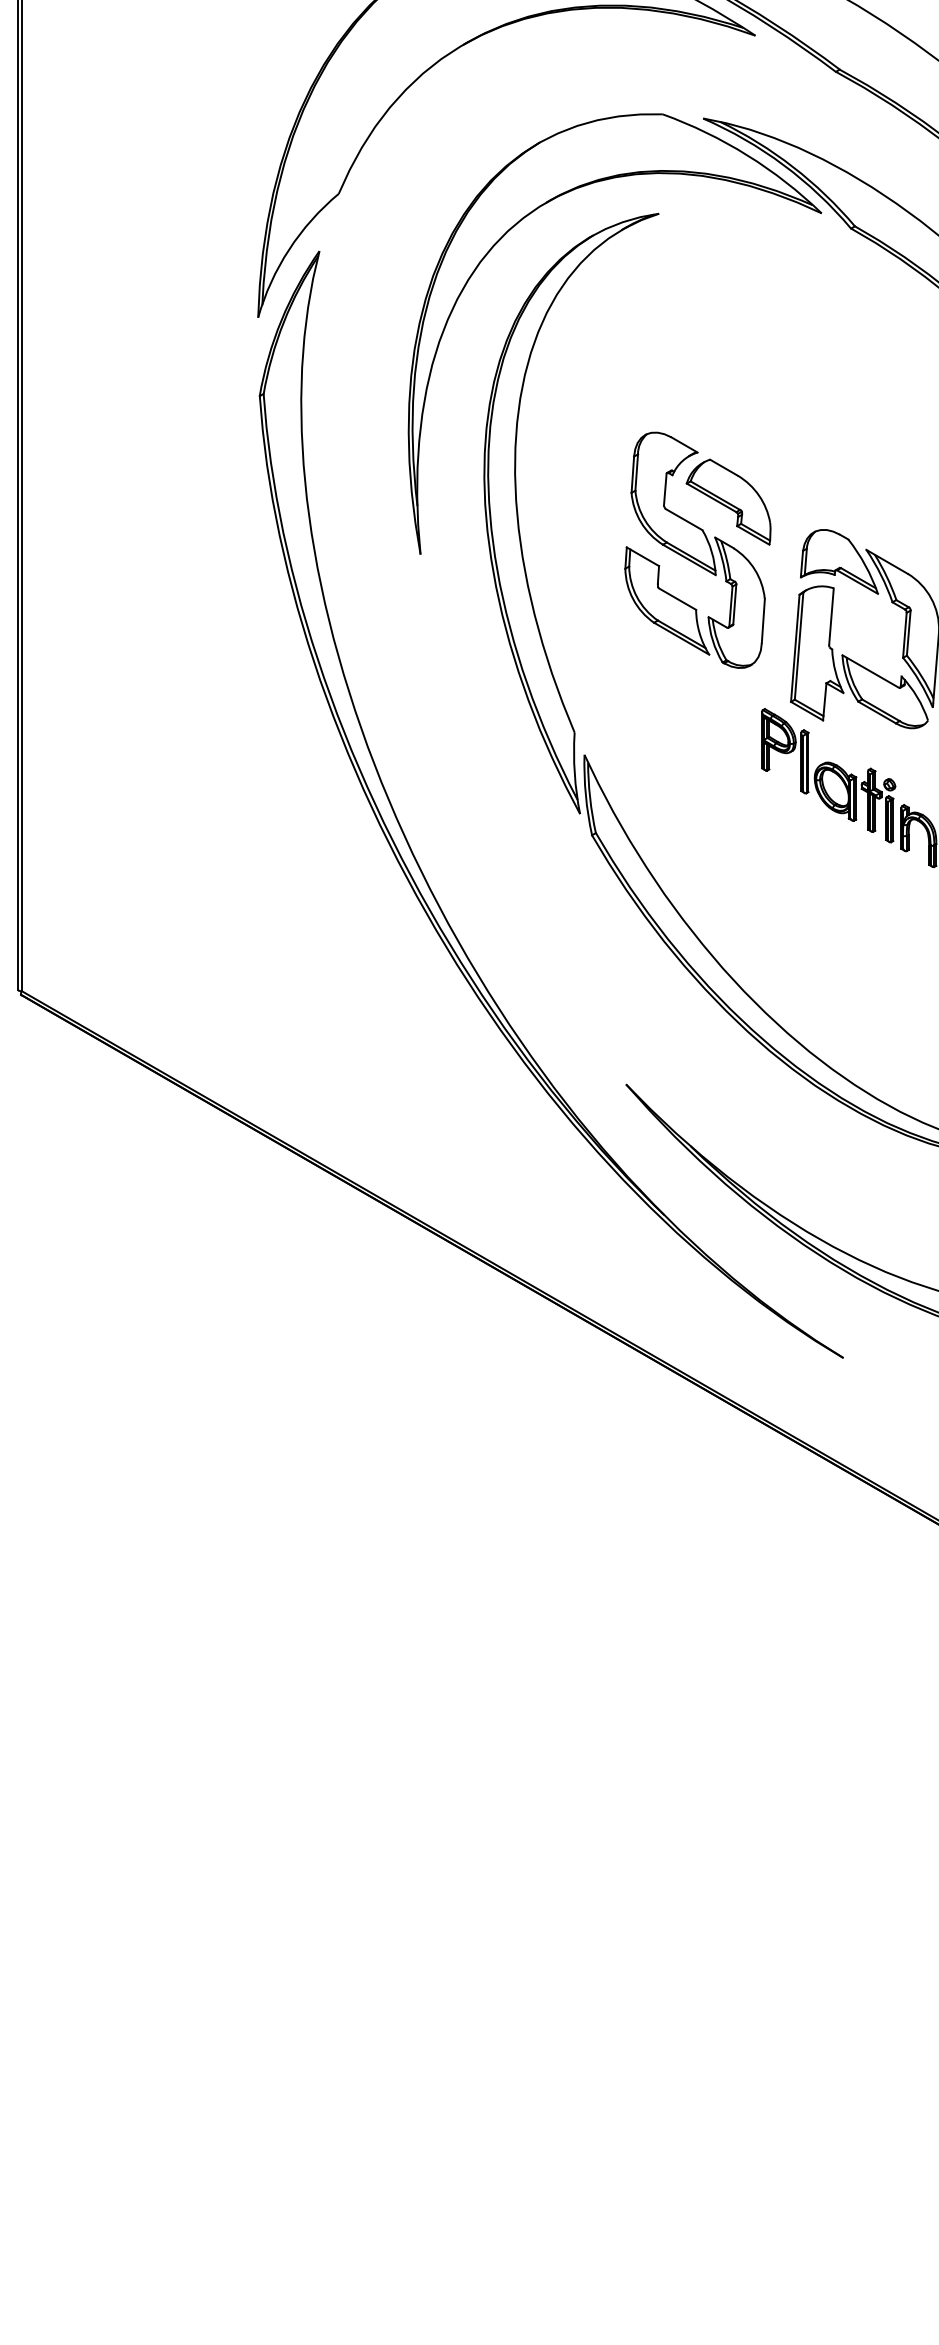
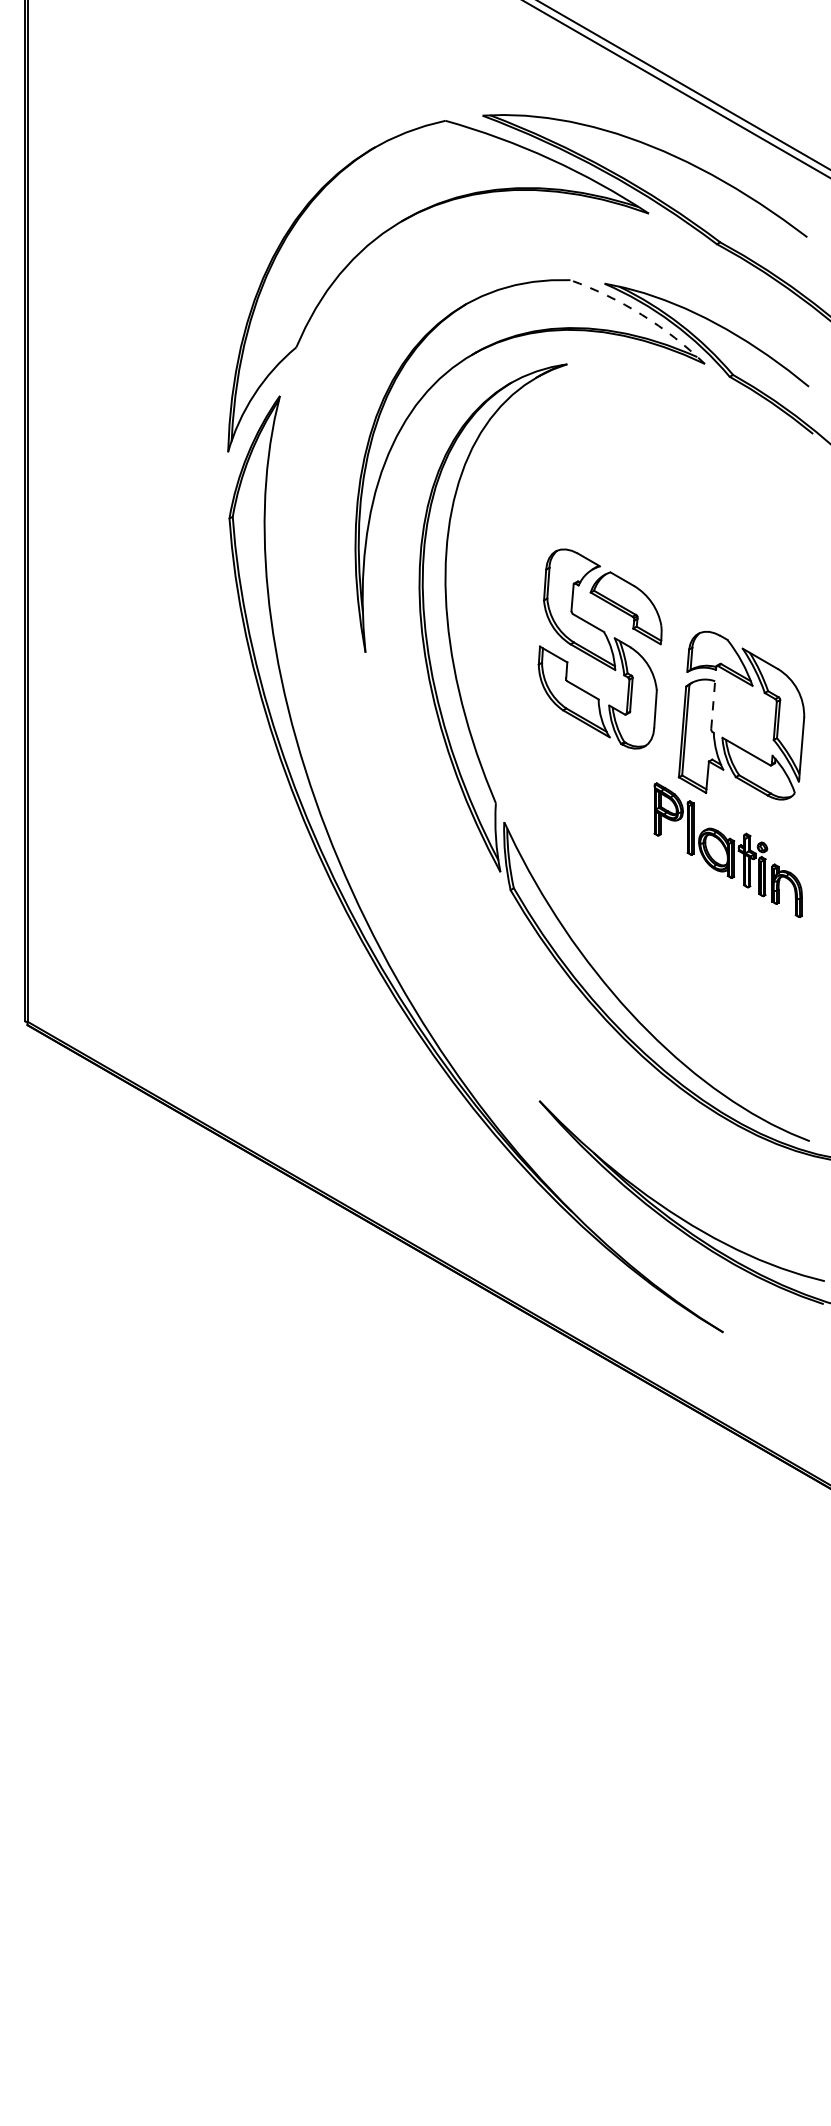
arc: (747, 154) -> (642, 314), solid -> dashed
line: (831, 617) -> (713, 705), solid -> dashed

